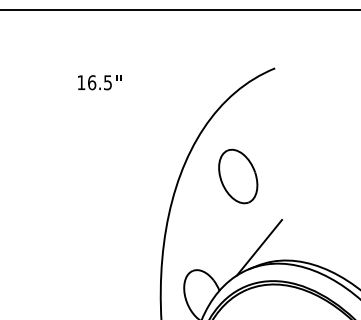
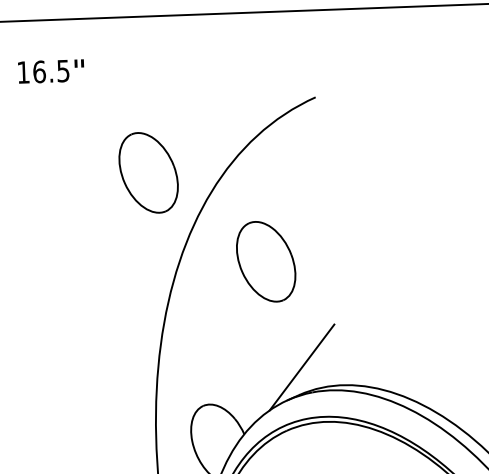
text: (99, 82) -> (50, 71), moved
part: (162, 114) -> (149, 172), added

